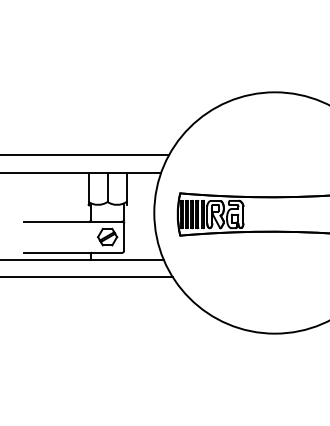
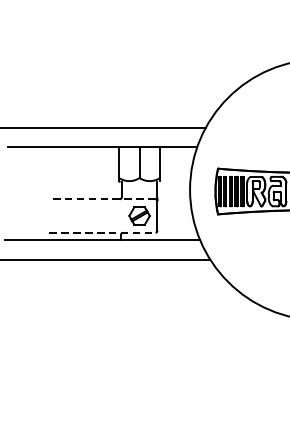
line: (72, 221) -> (101, 199), solid -> dashed
line: (73, 252) -> (102, 232), solid -> dashed

